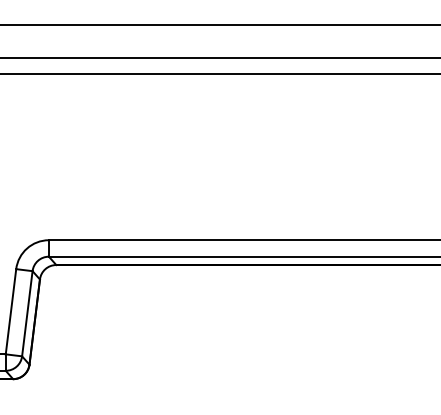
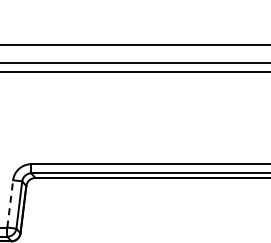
line: (11, 310) -> (10, 203), solid -> dashed

